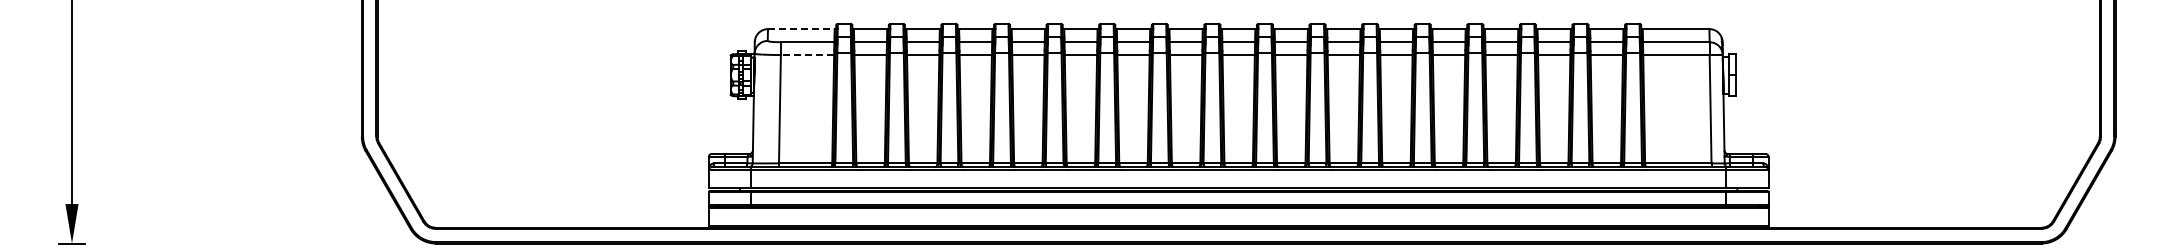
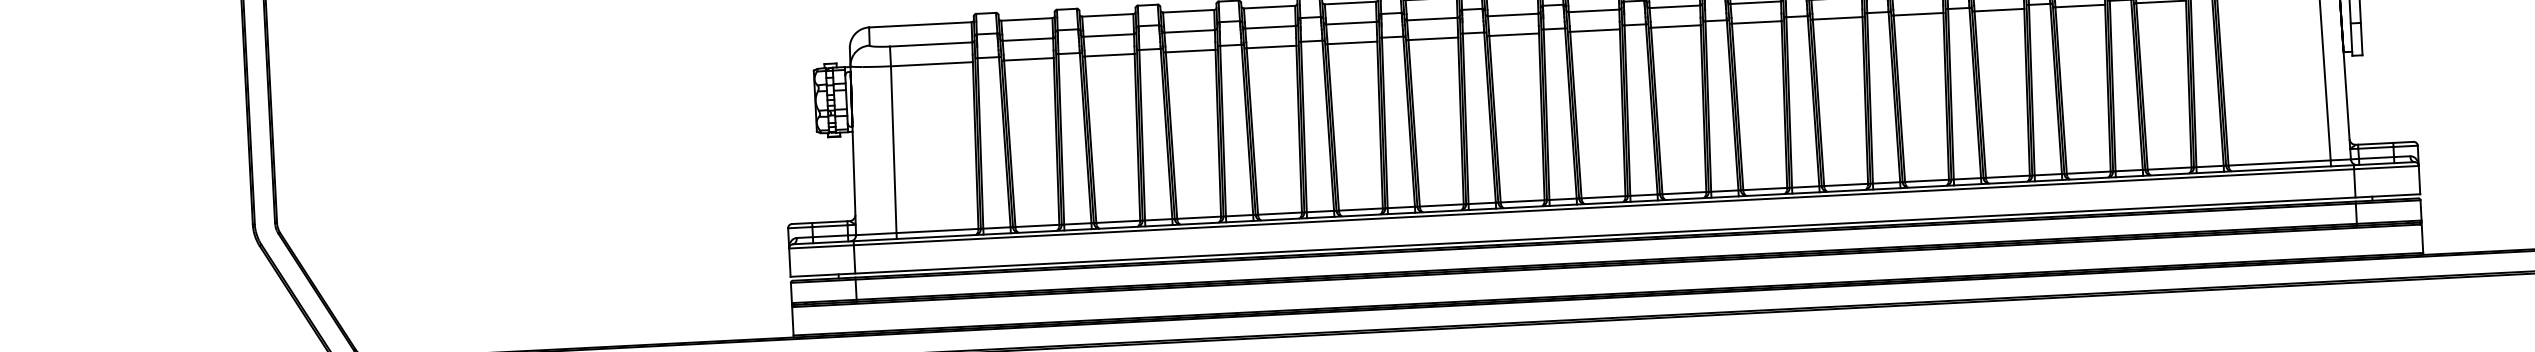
line: (801, 29) -> (920, 25), dashed -> solid
line: (807, 55) -> (931, 64), dashed -> solid

